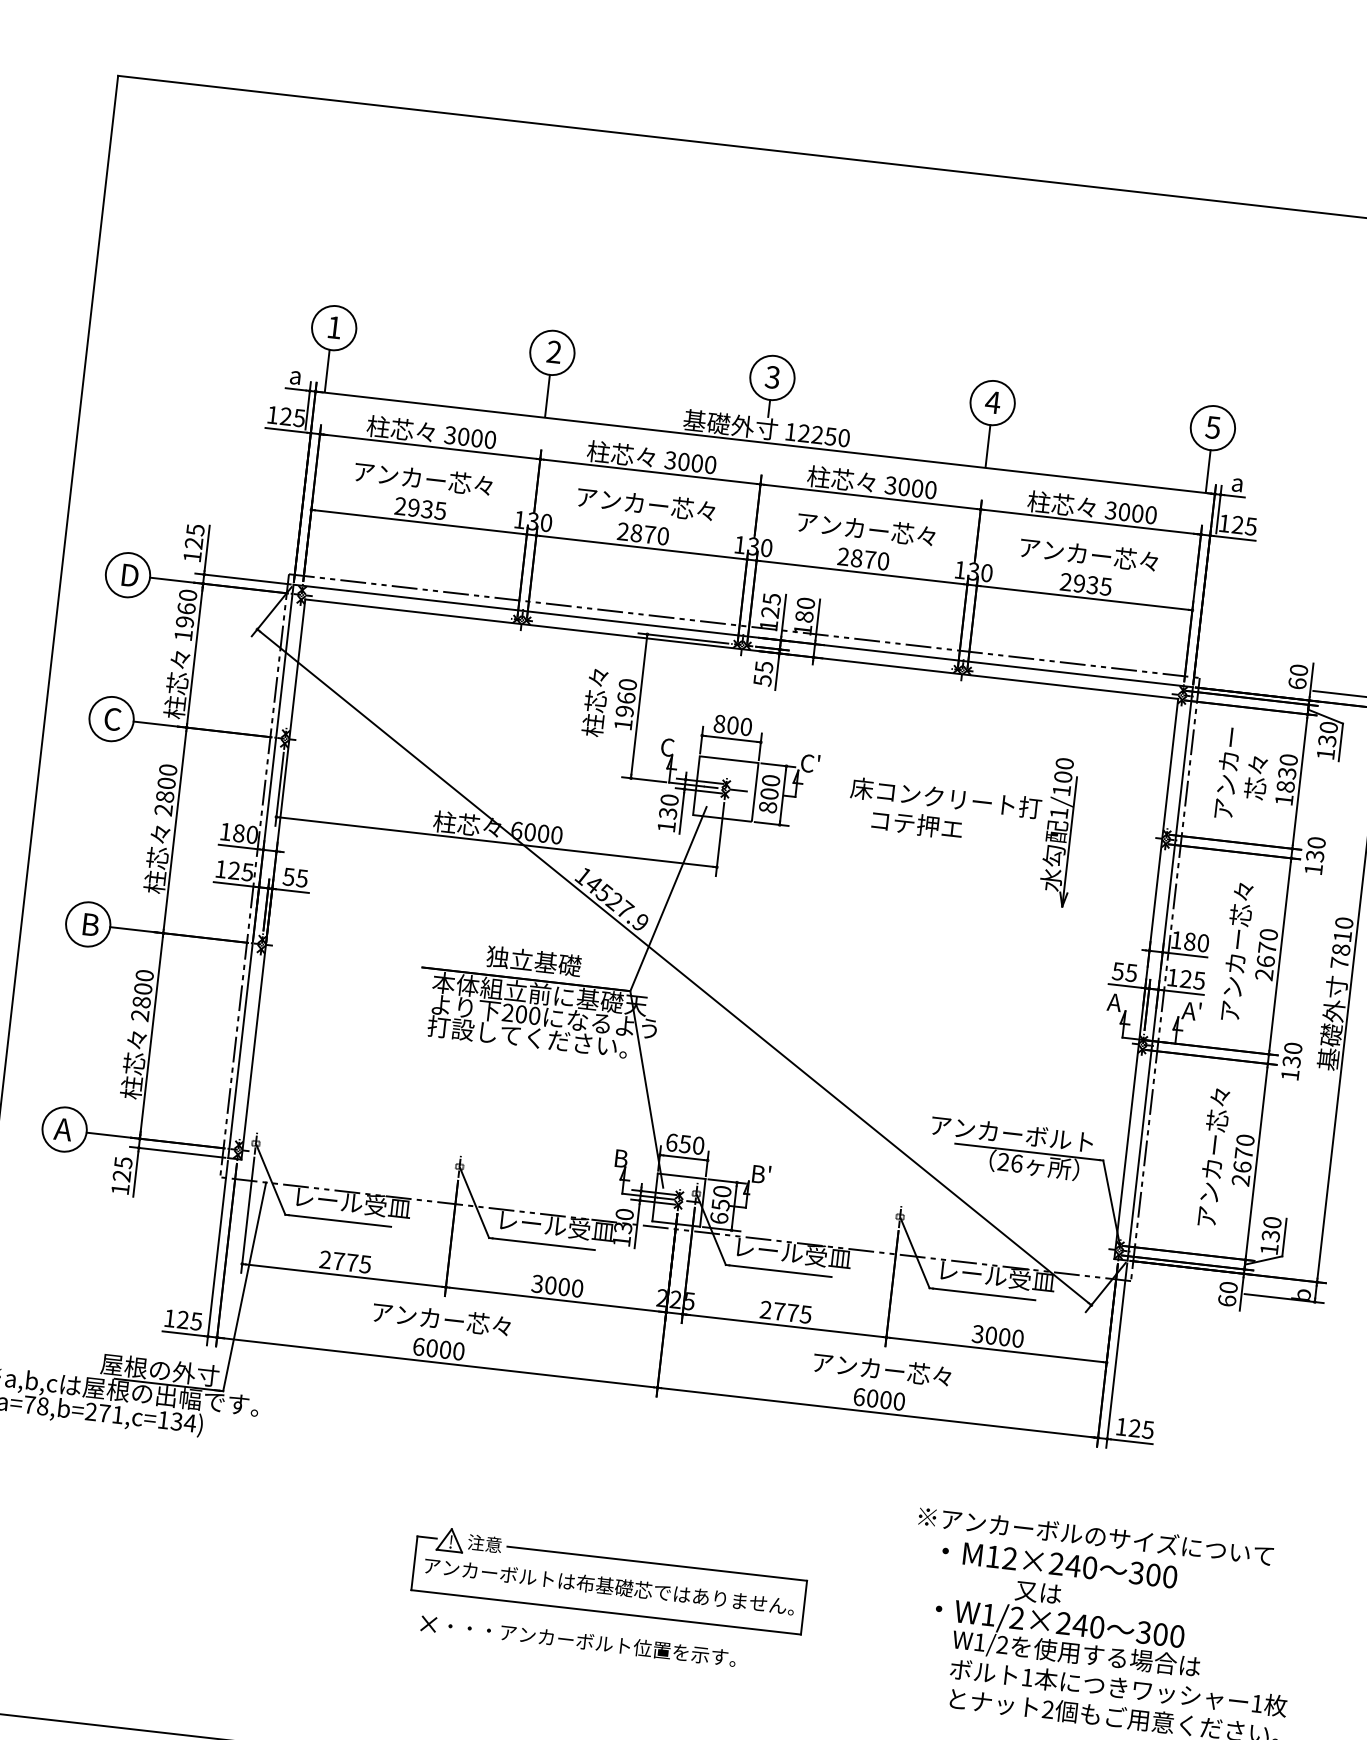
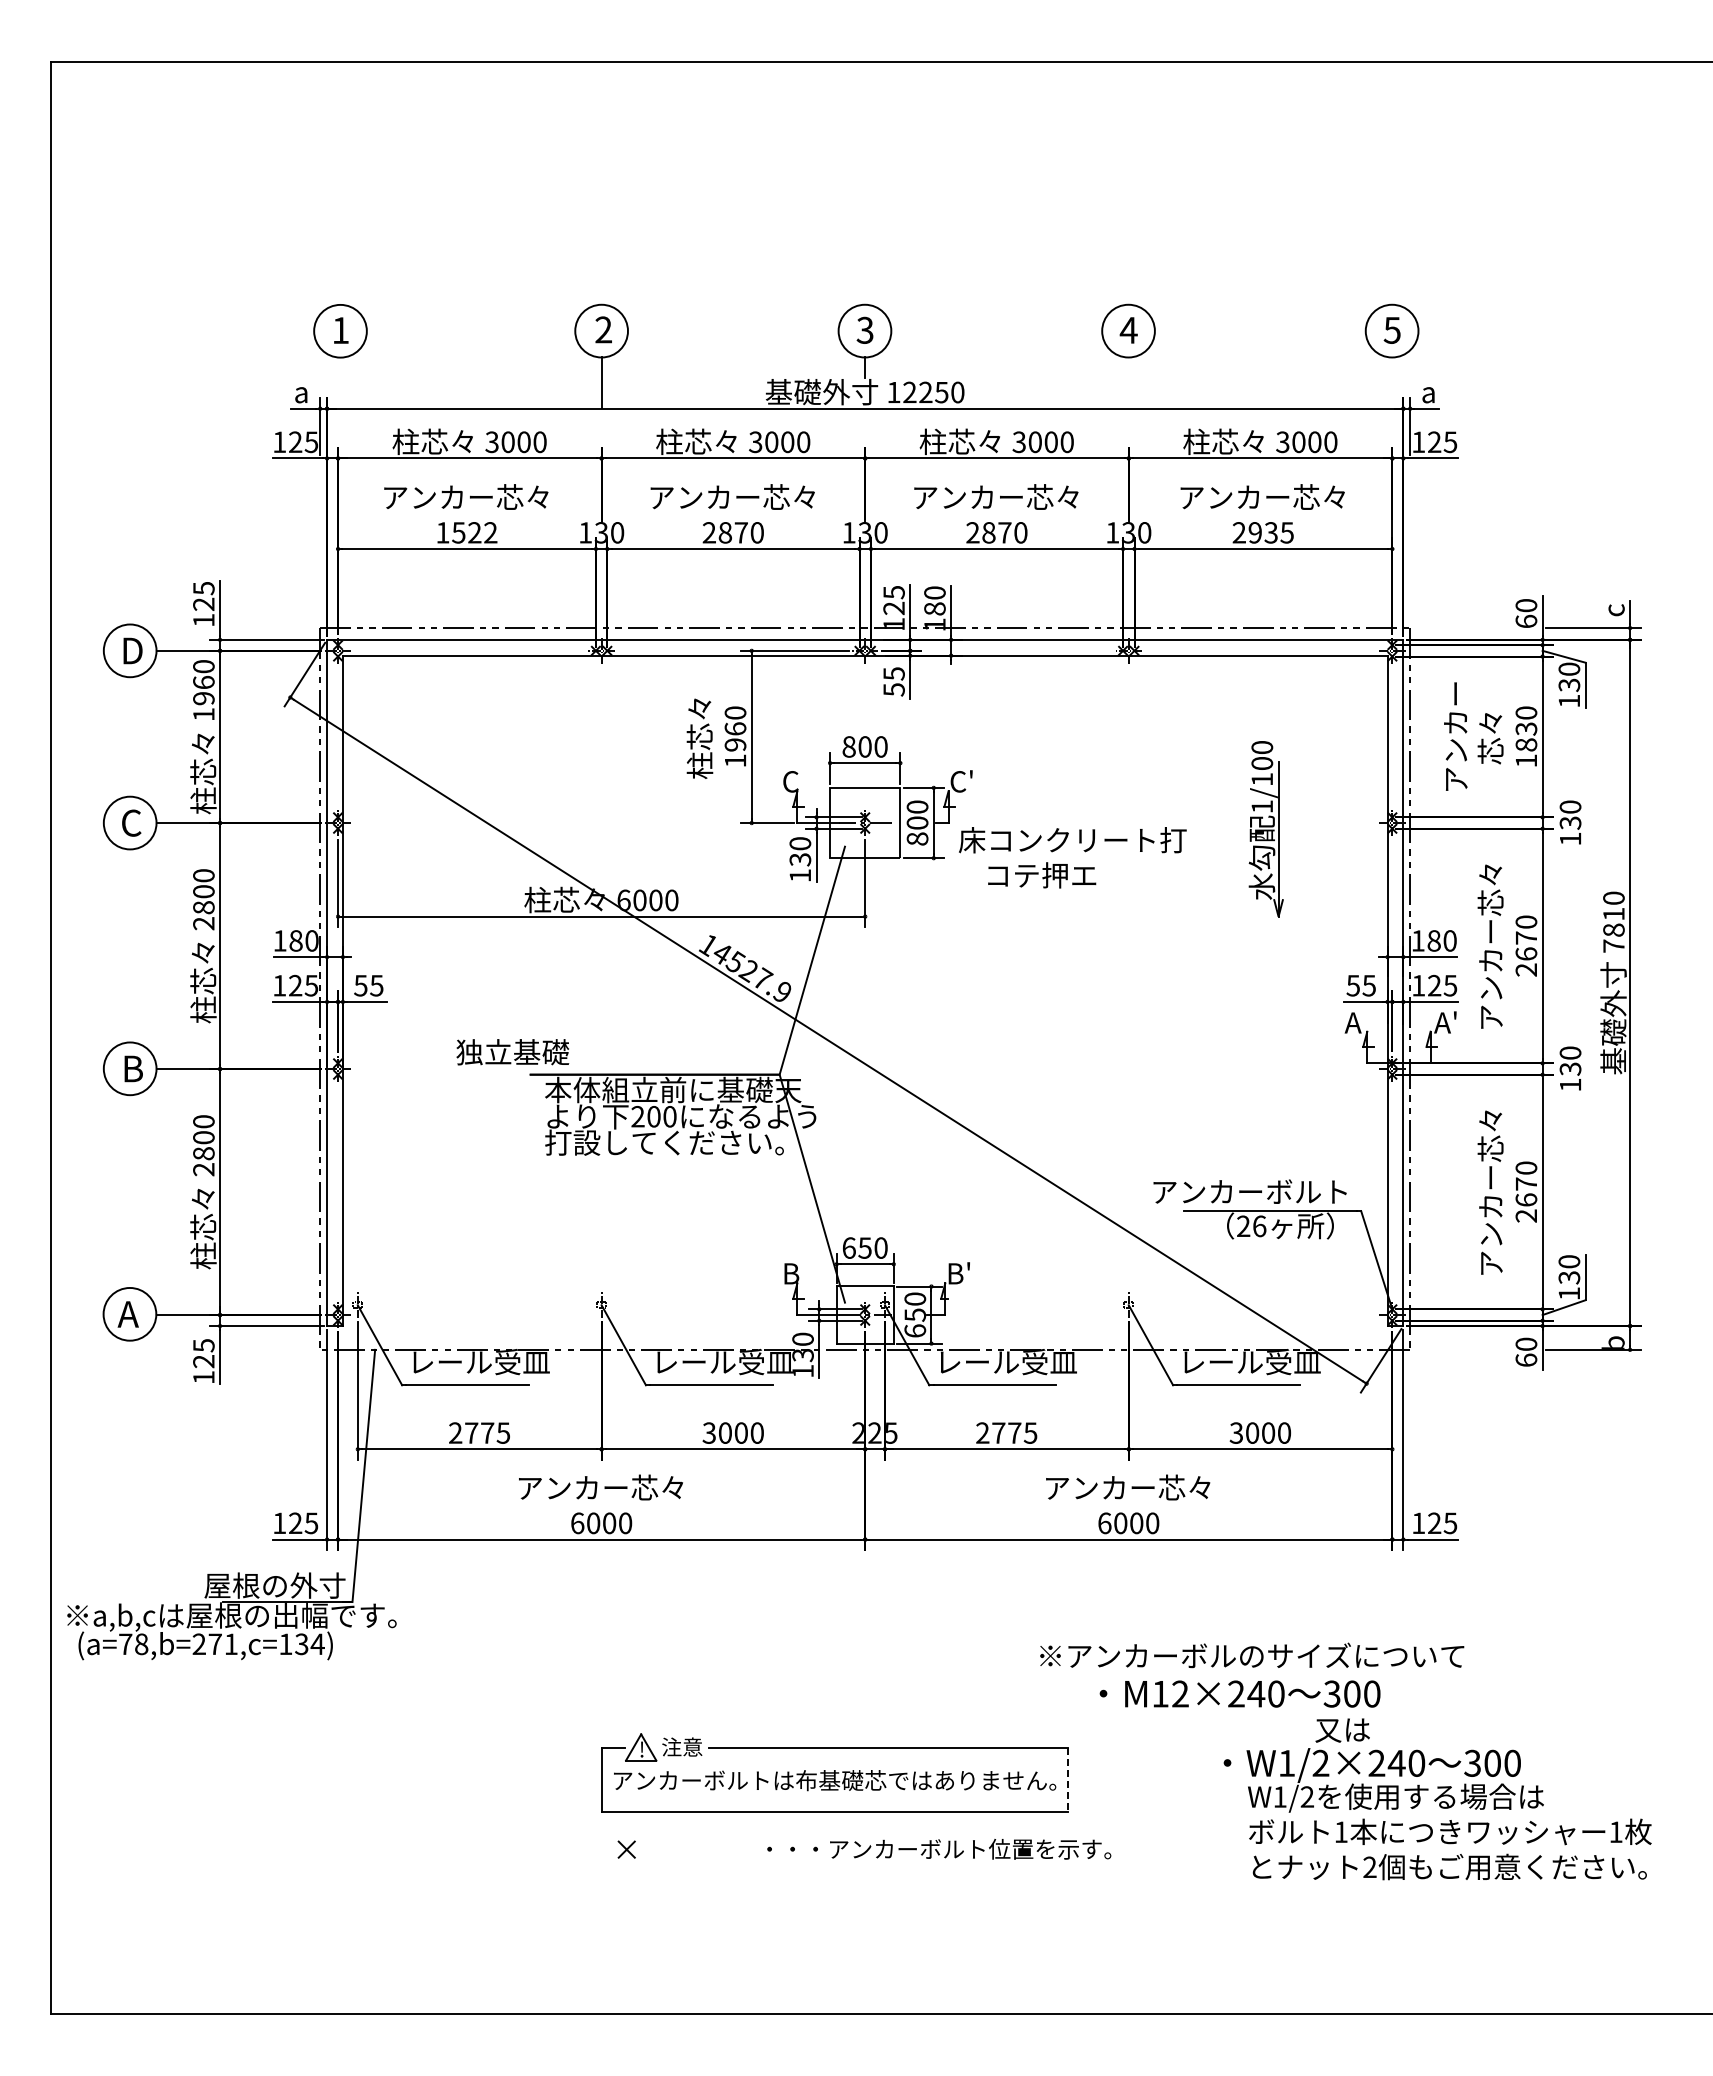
line: (327, 370) -> (338, 382), removed
line: (987, 445) -> (1128, 382), removed
line: (1208, 471) -> (1392, 382), removed
text: (420, 508) -> (466, 532), 2935 -> 1522
text: (944, 812) -> (1072, 857), moved
text: (533, 961) -> (512, 1052), moved
text: (1096, 1535) -> (1252, 1655), moved
text: (1059, 1563) -> (1239, 1693), moved
line: (803, 1608) -> (1067, 1780), solid -> dashed
text: (592, 1642) -> (939, 1849), moved

